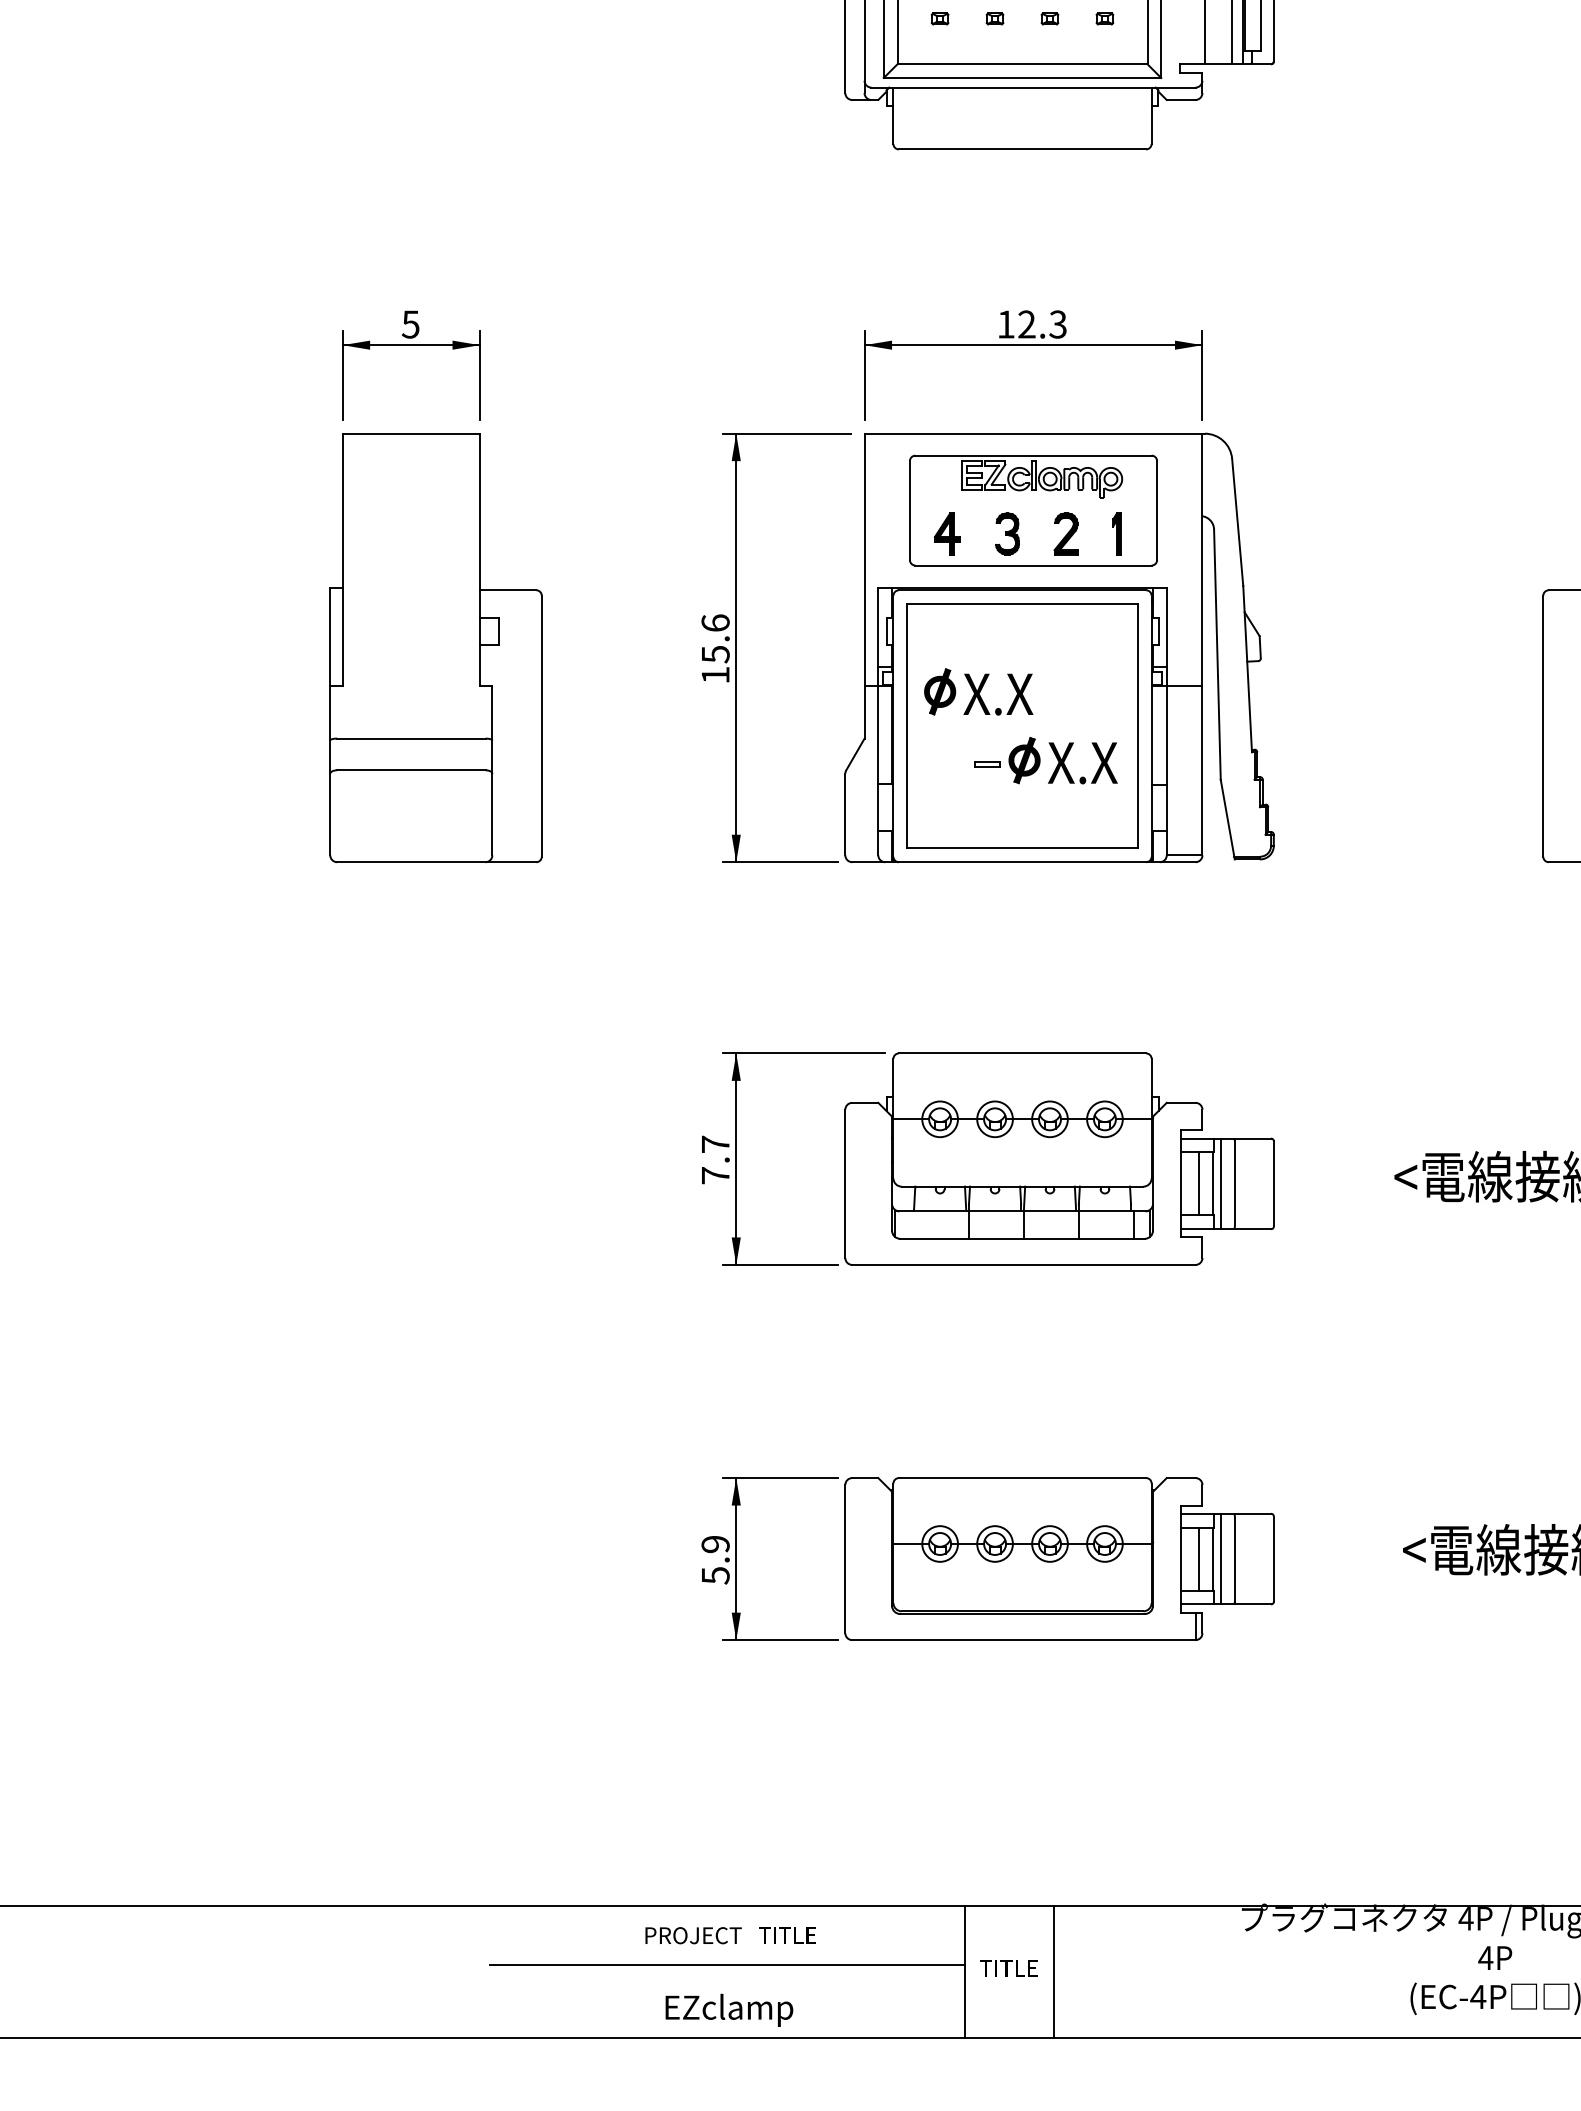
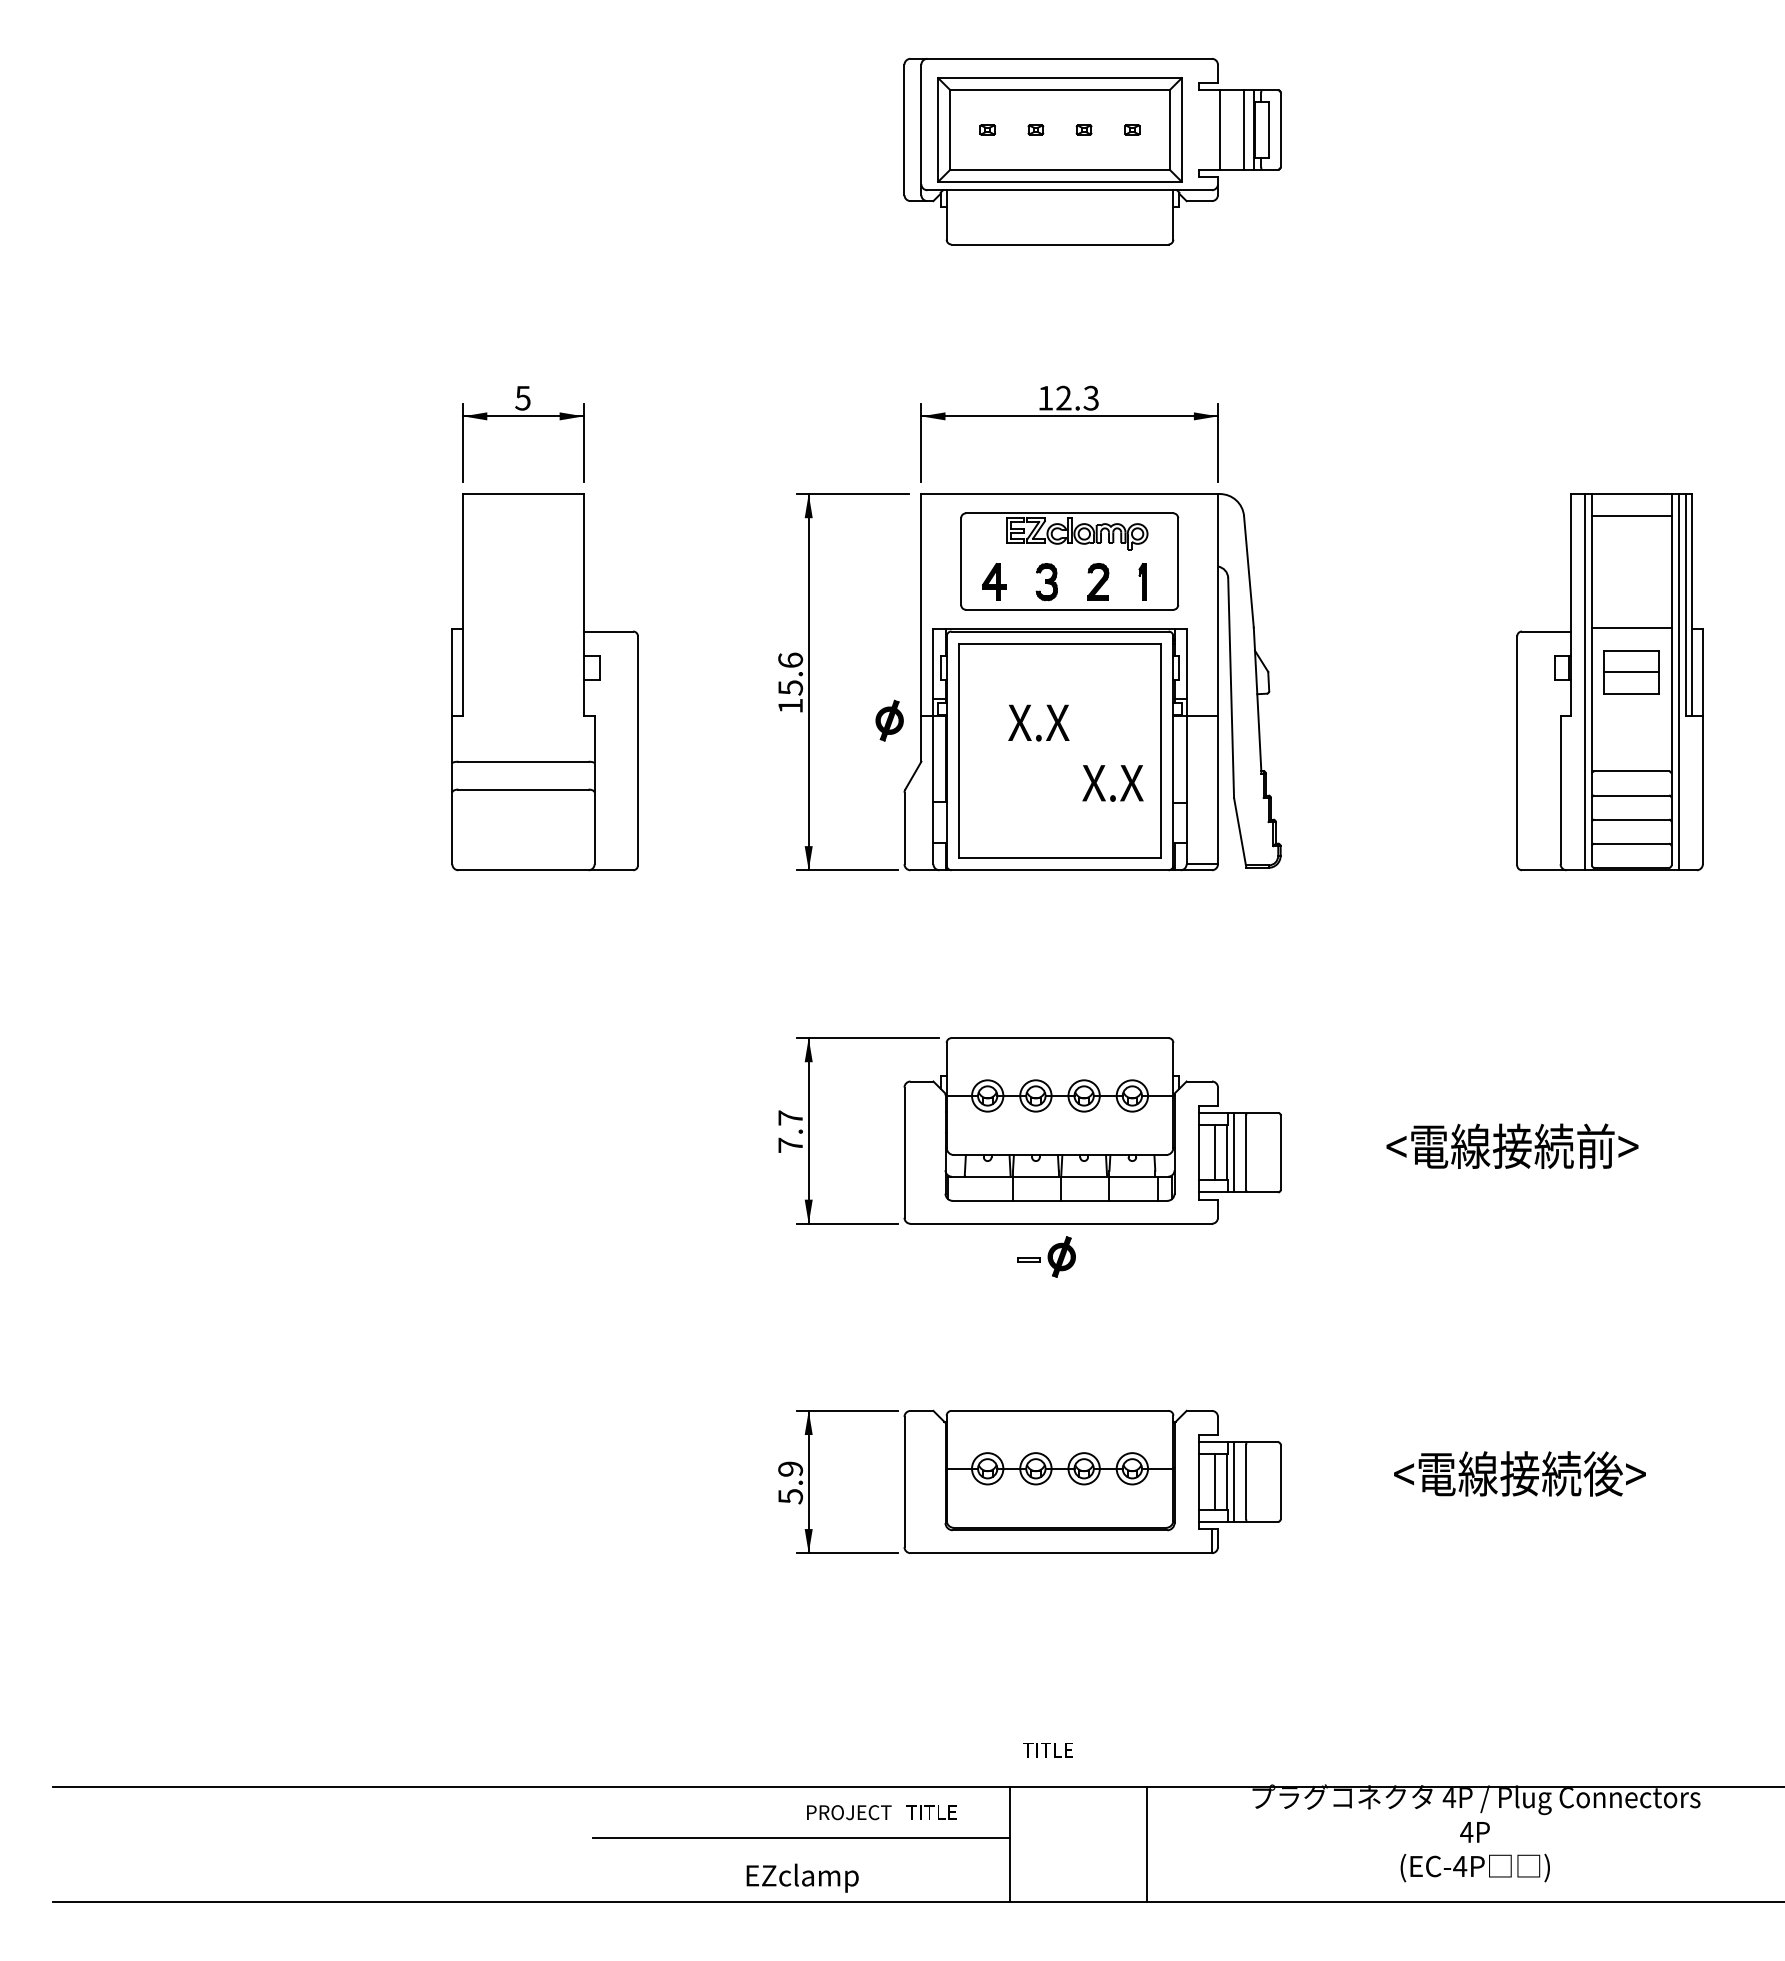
part: (939, 691) -> (889, 720), moved
part: (1007, 759) -> (1046, 1256), moved
text: (730, 1935) -> (881, 1812), moved
text: (1008, 1968) -> (1047, 1750), moved
line: (1053, 1971) -> (1147, 1844), moved

